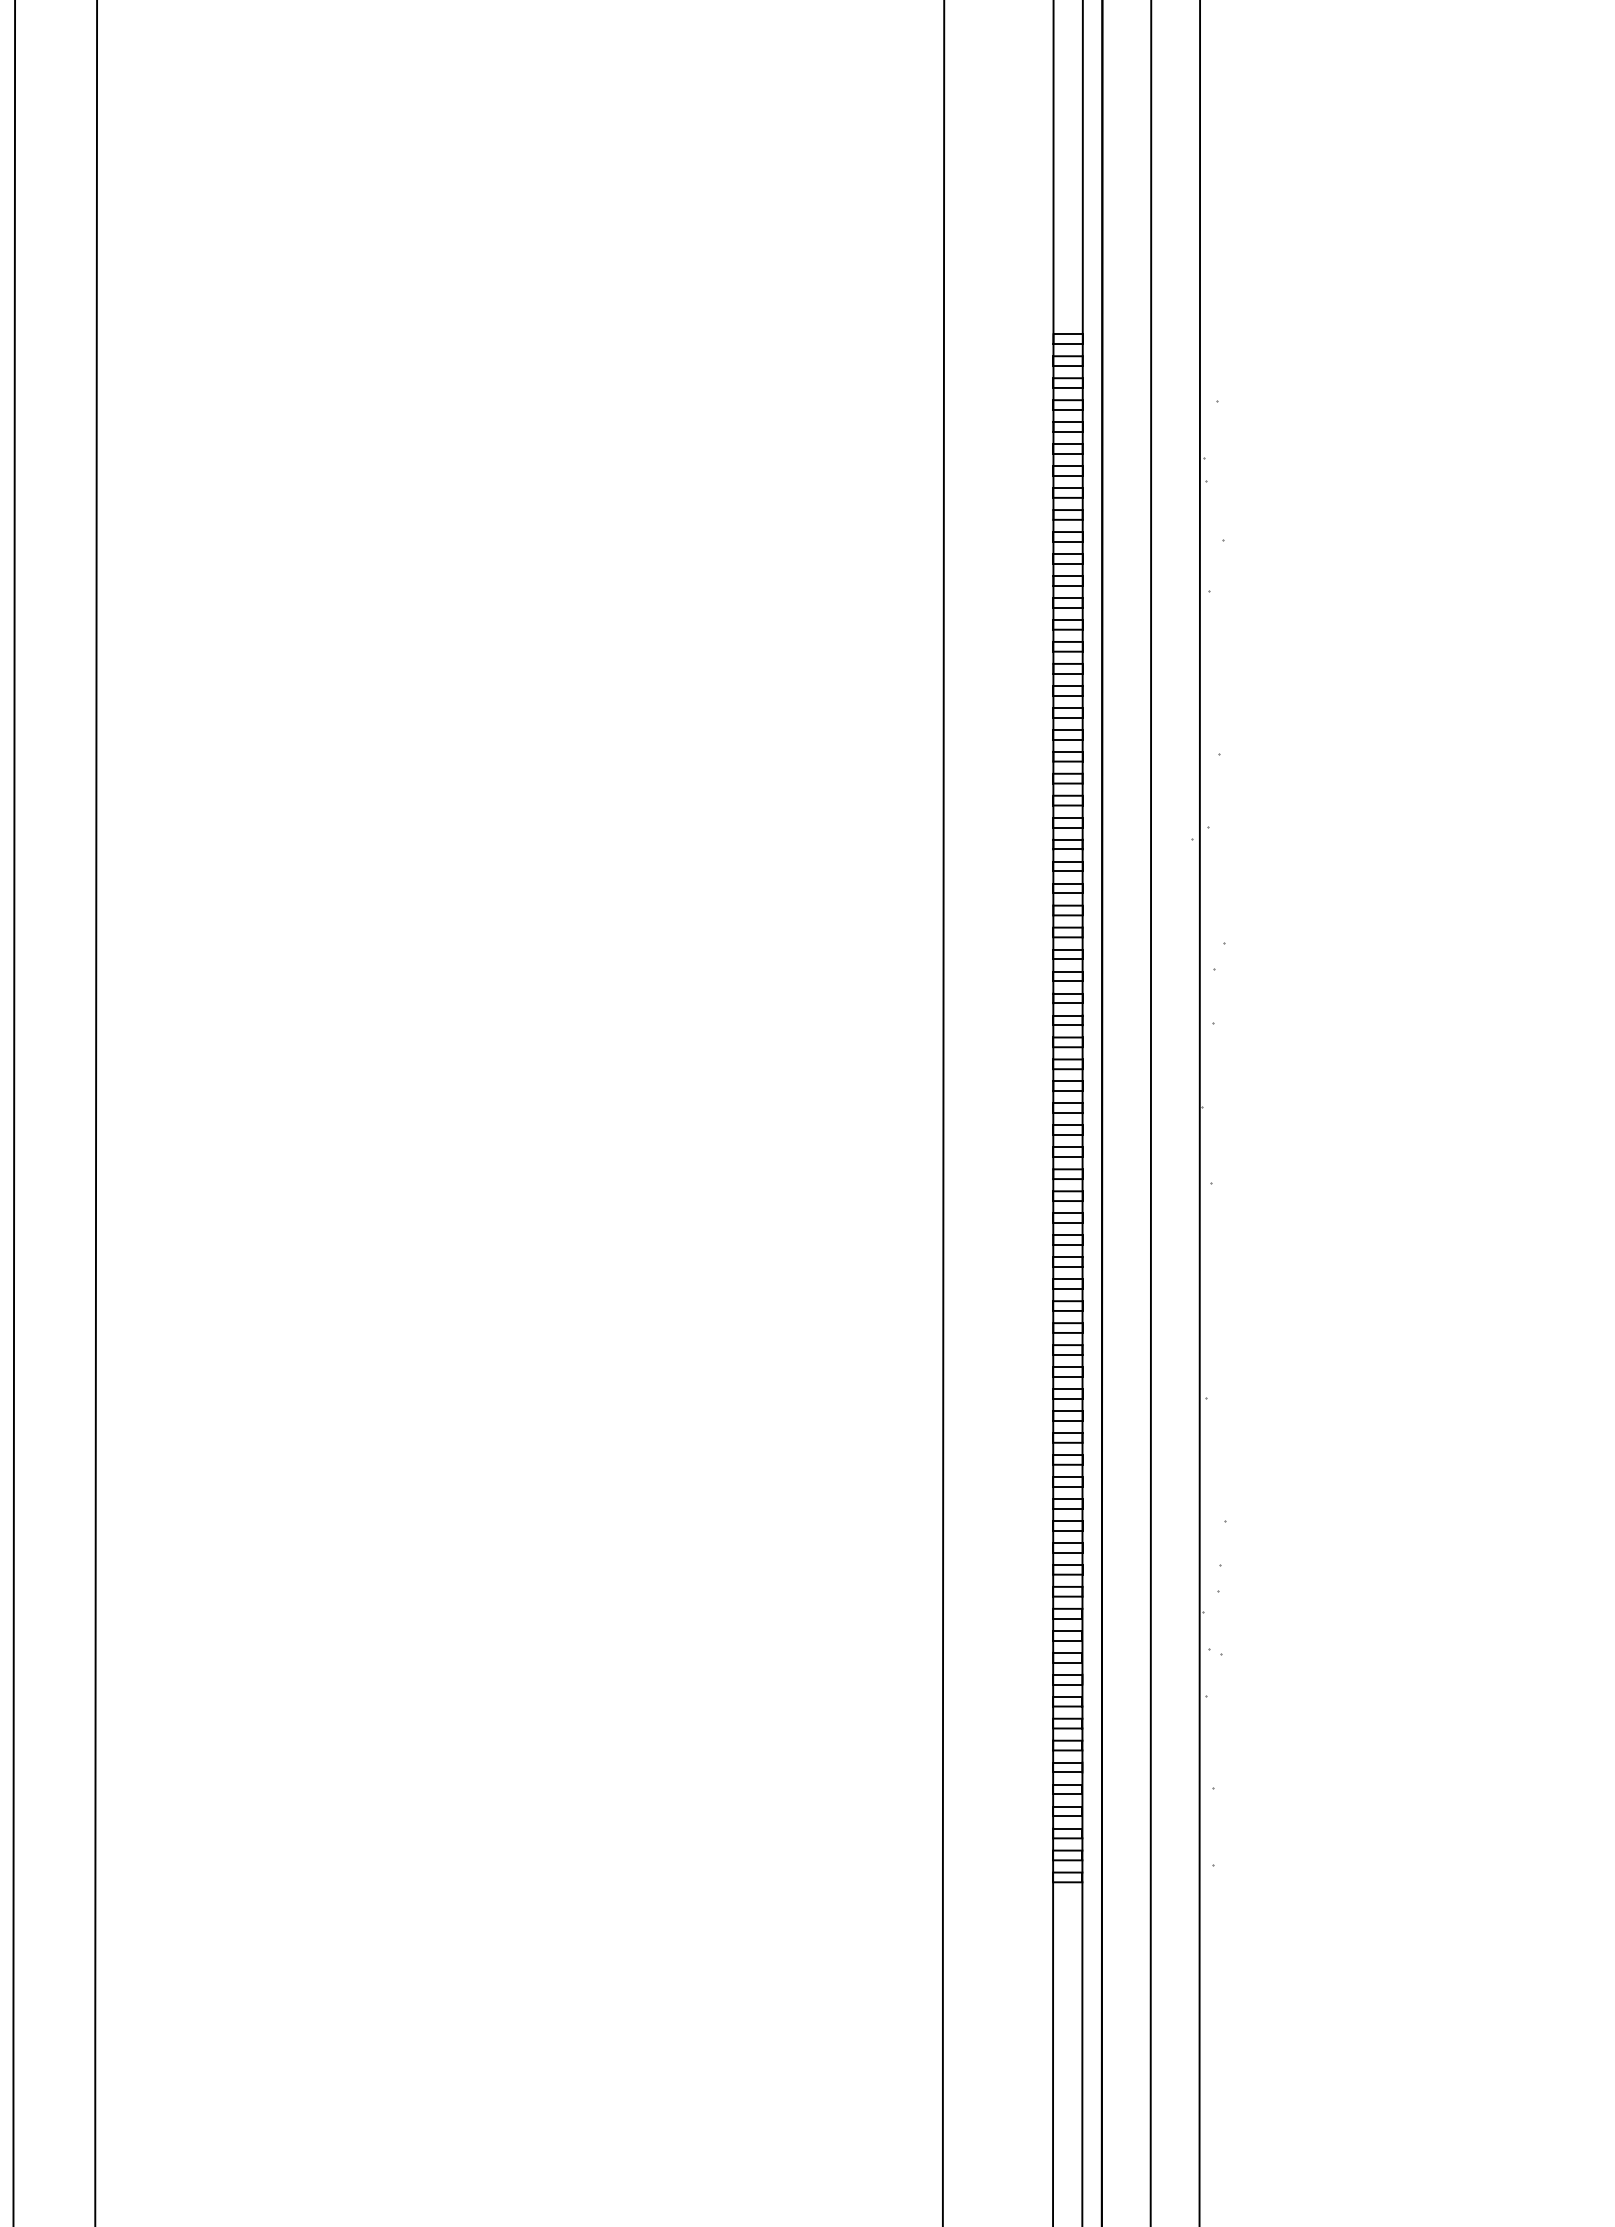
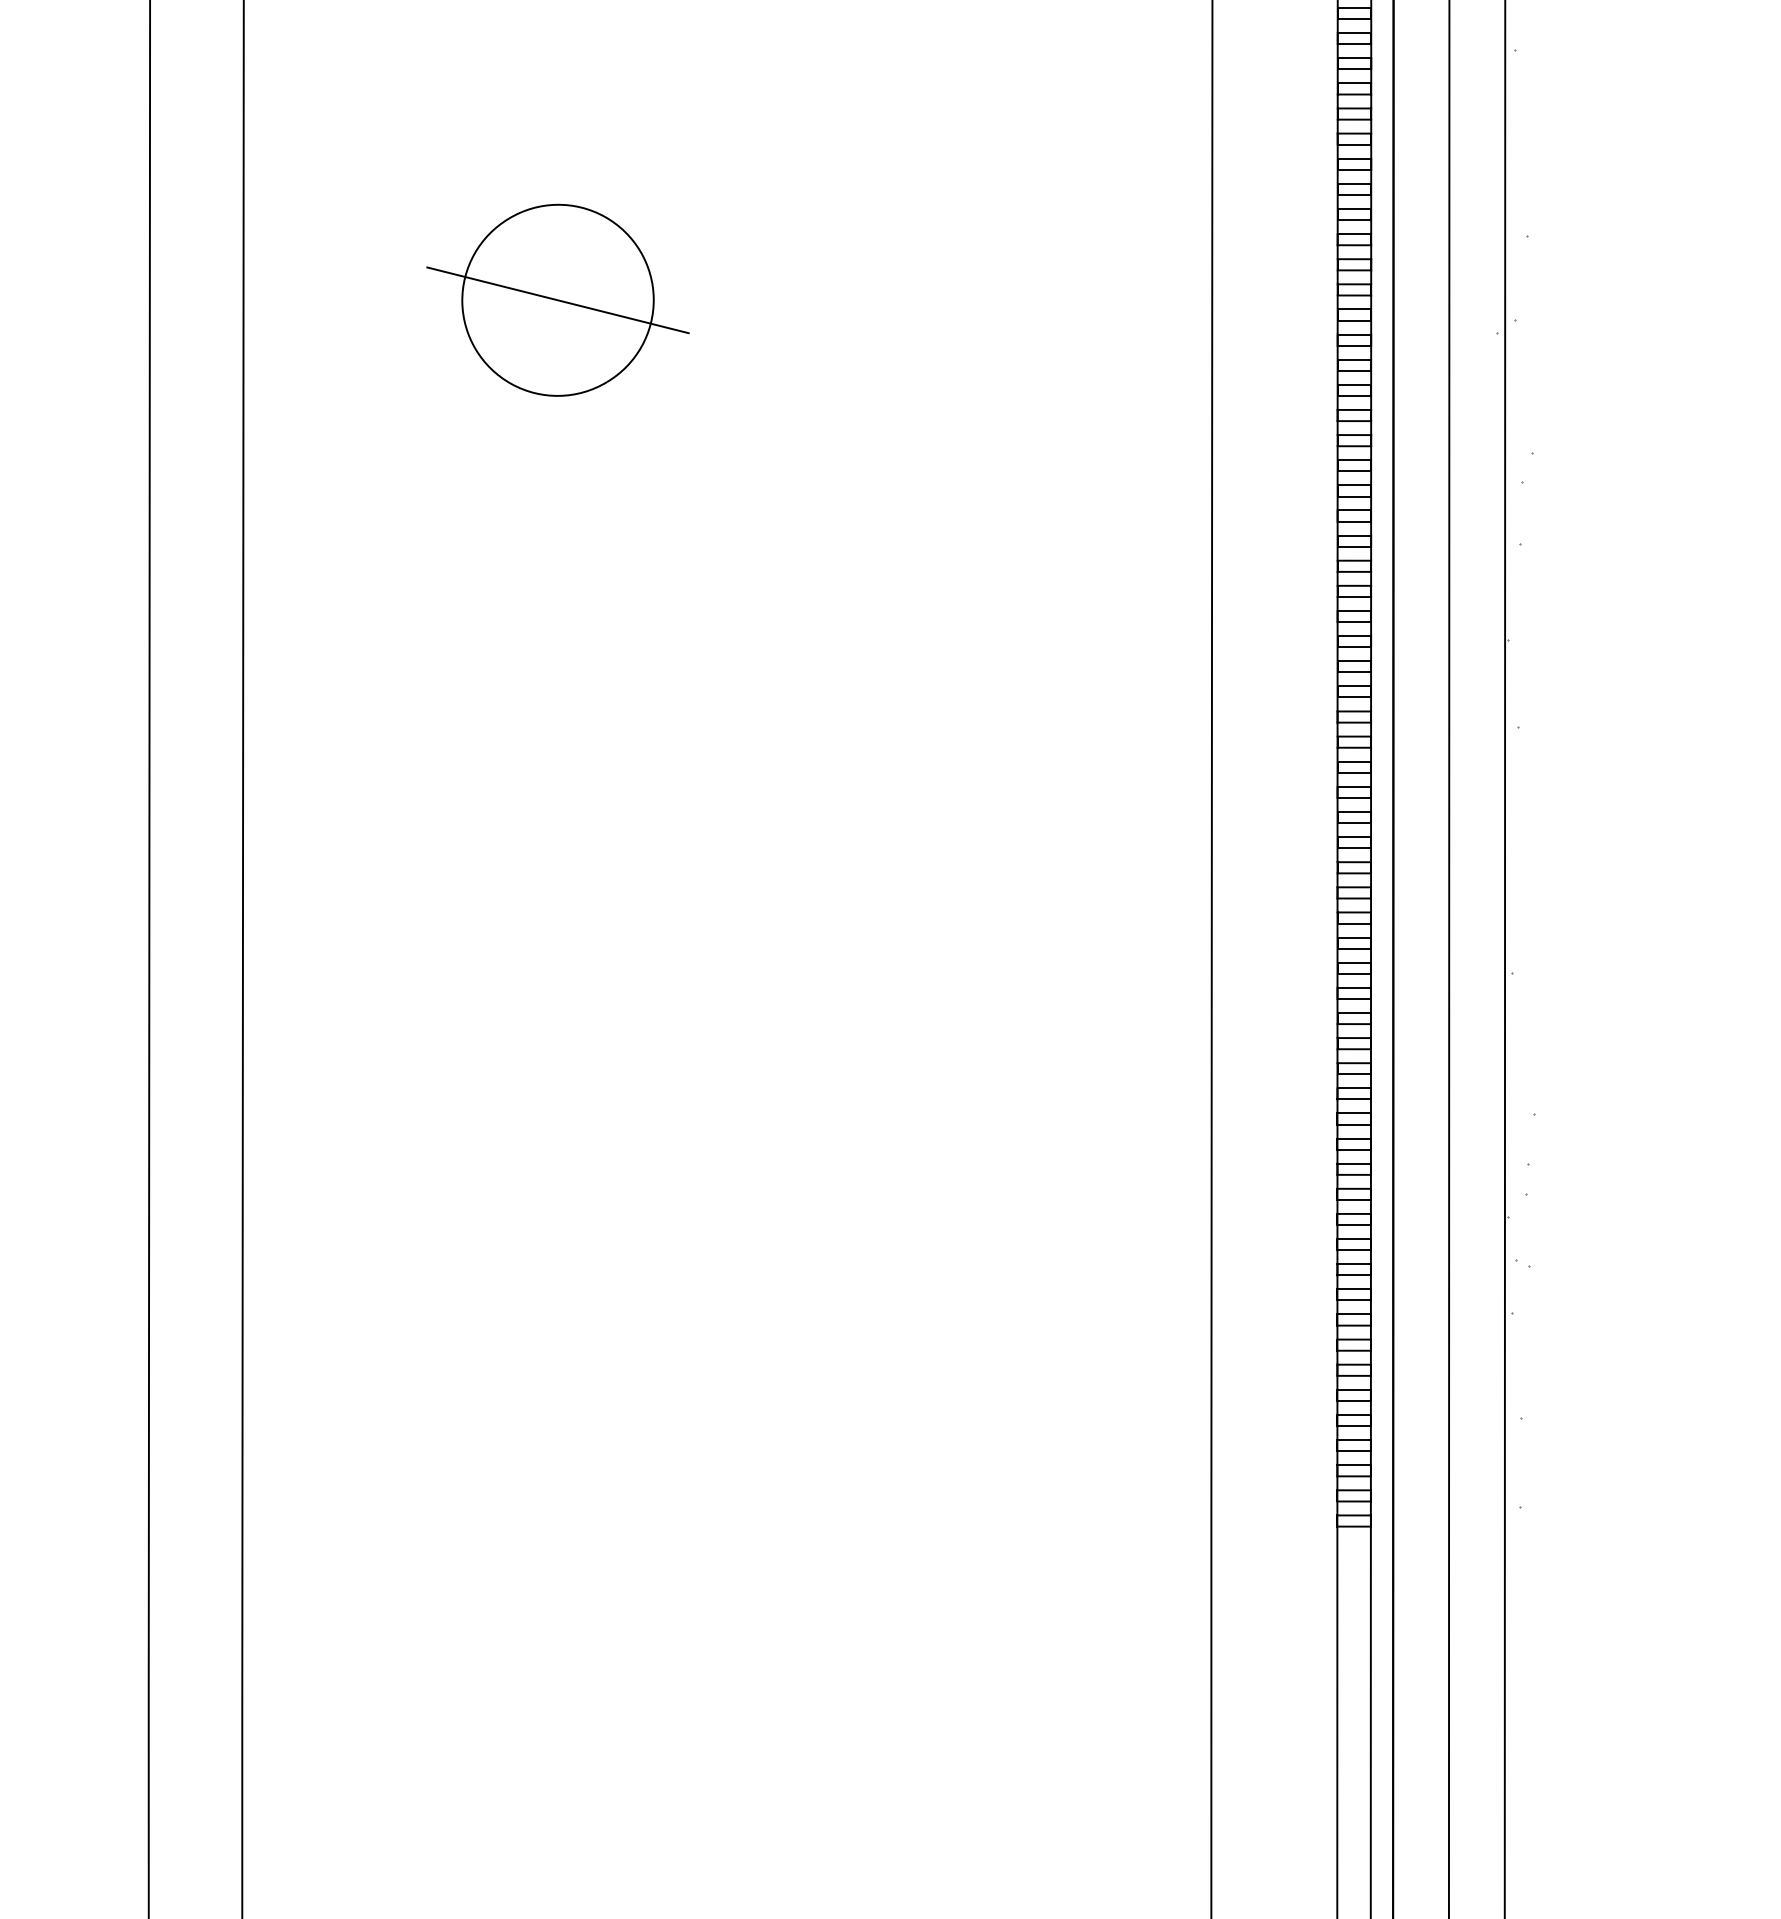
part: (371, 809) -> (558, 300), added

